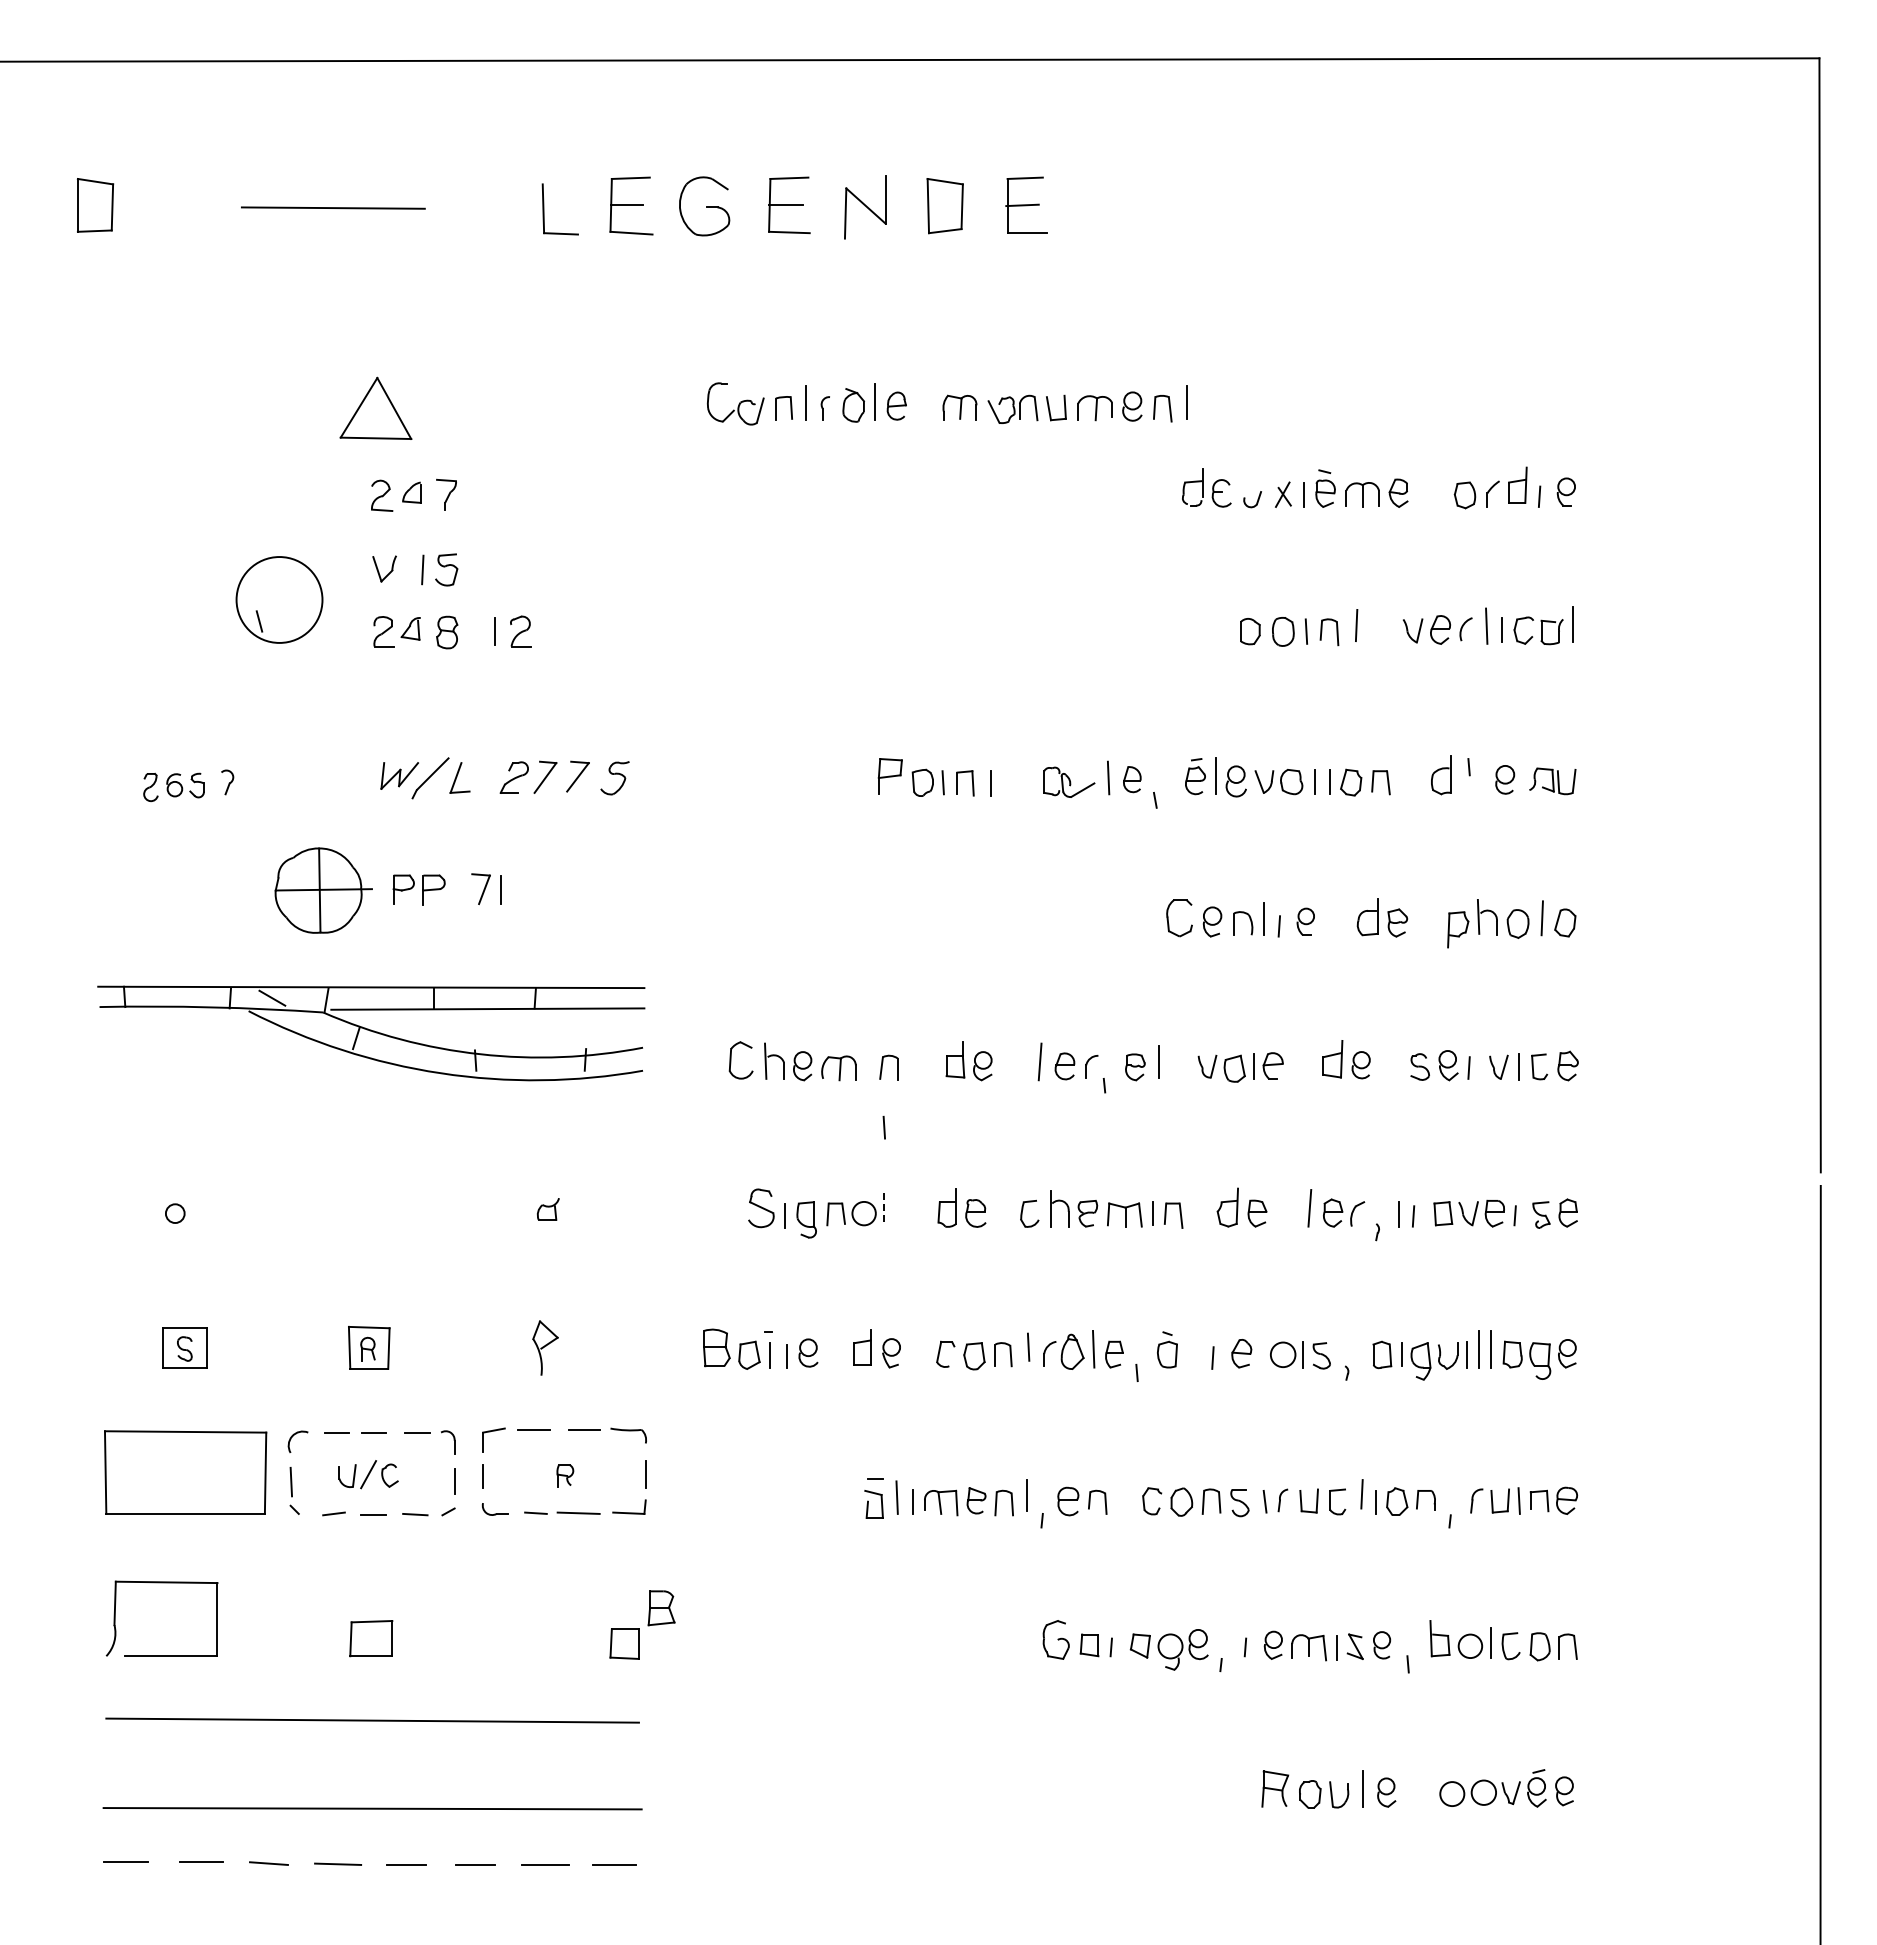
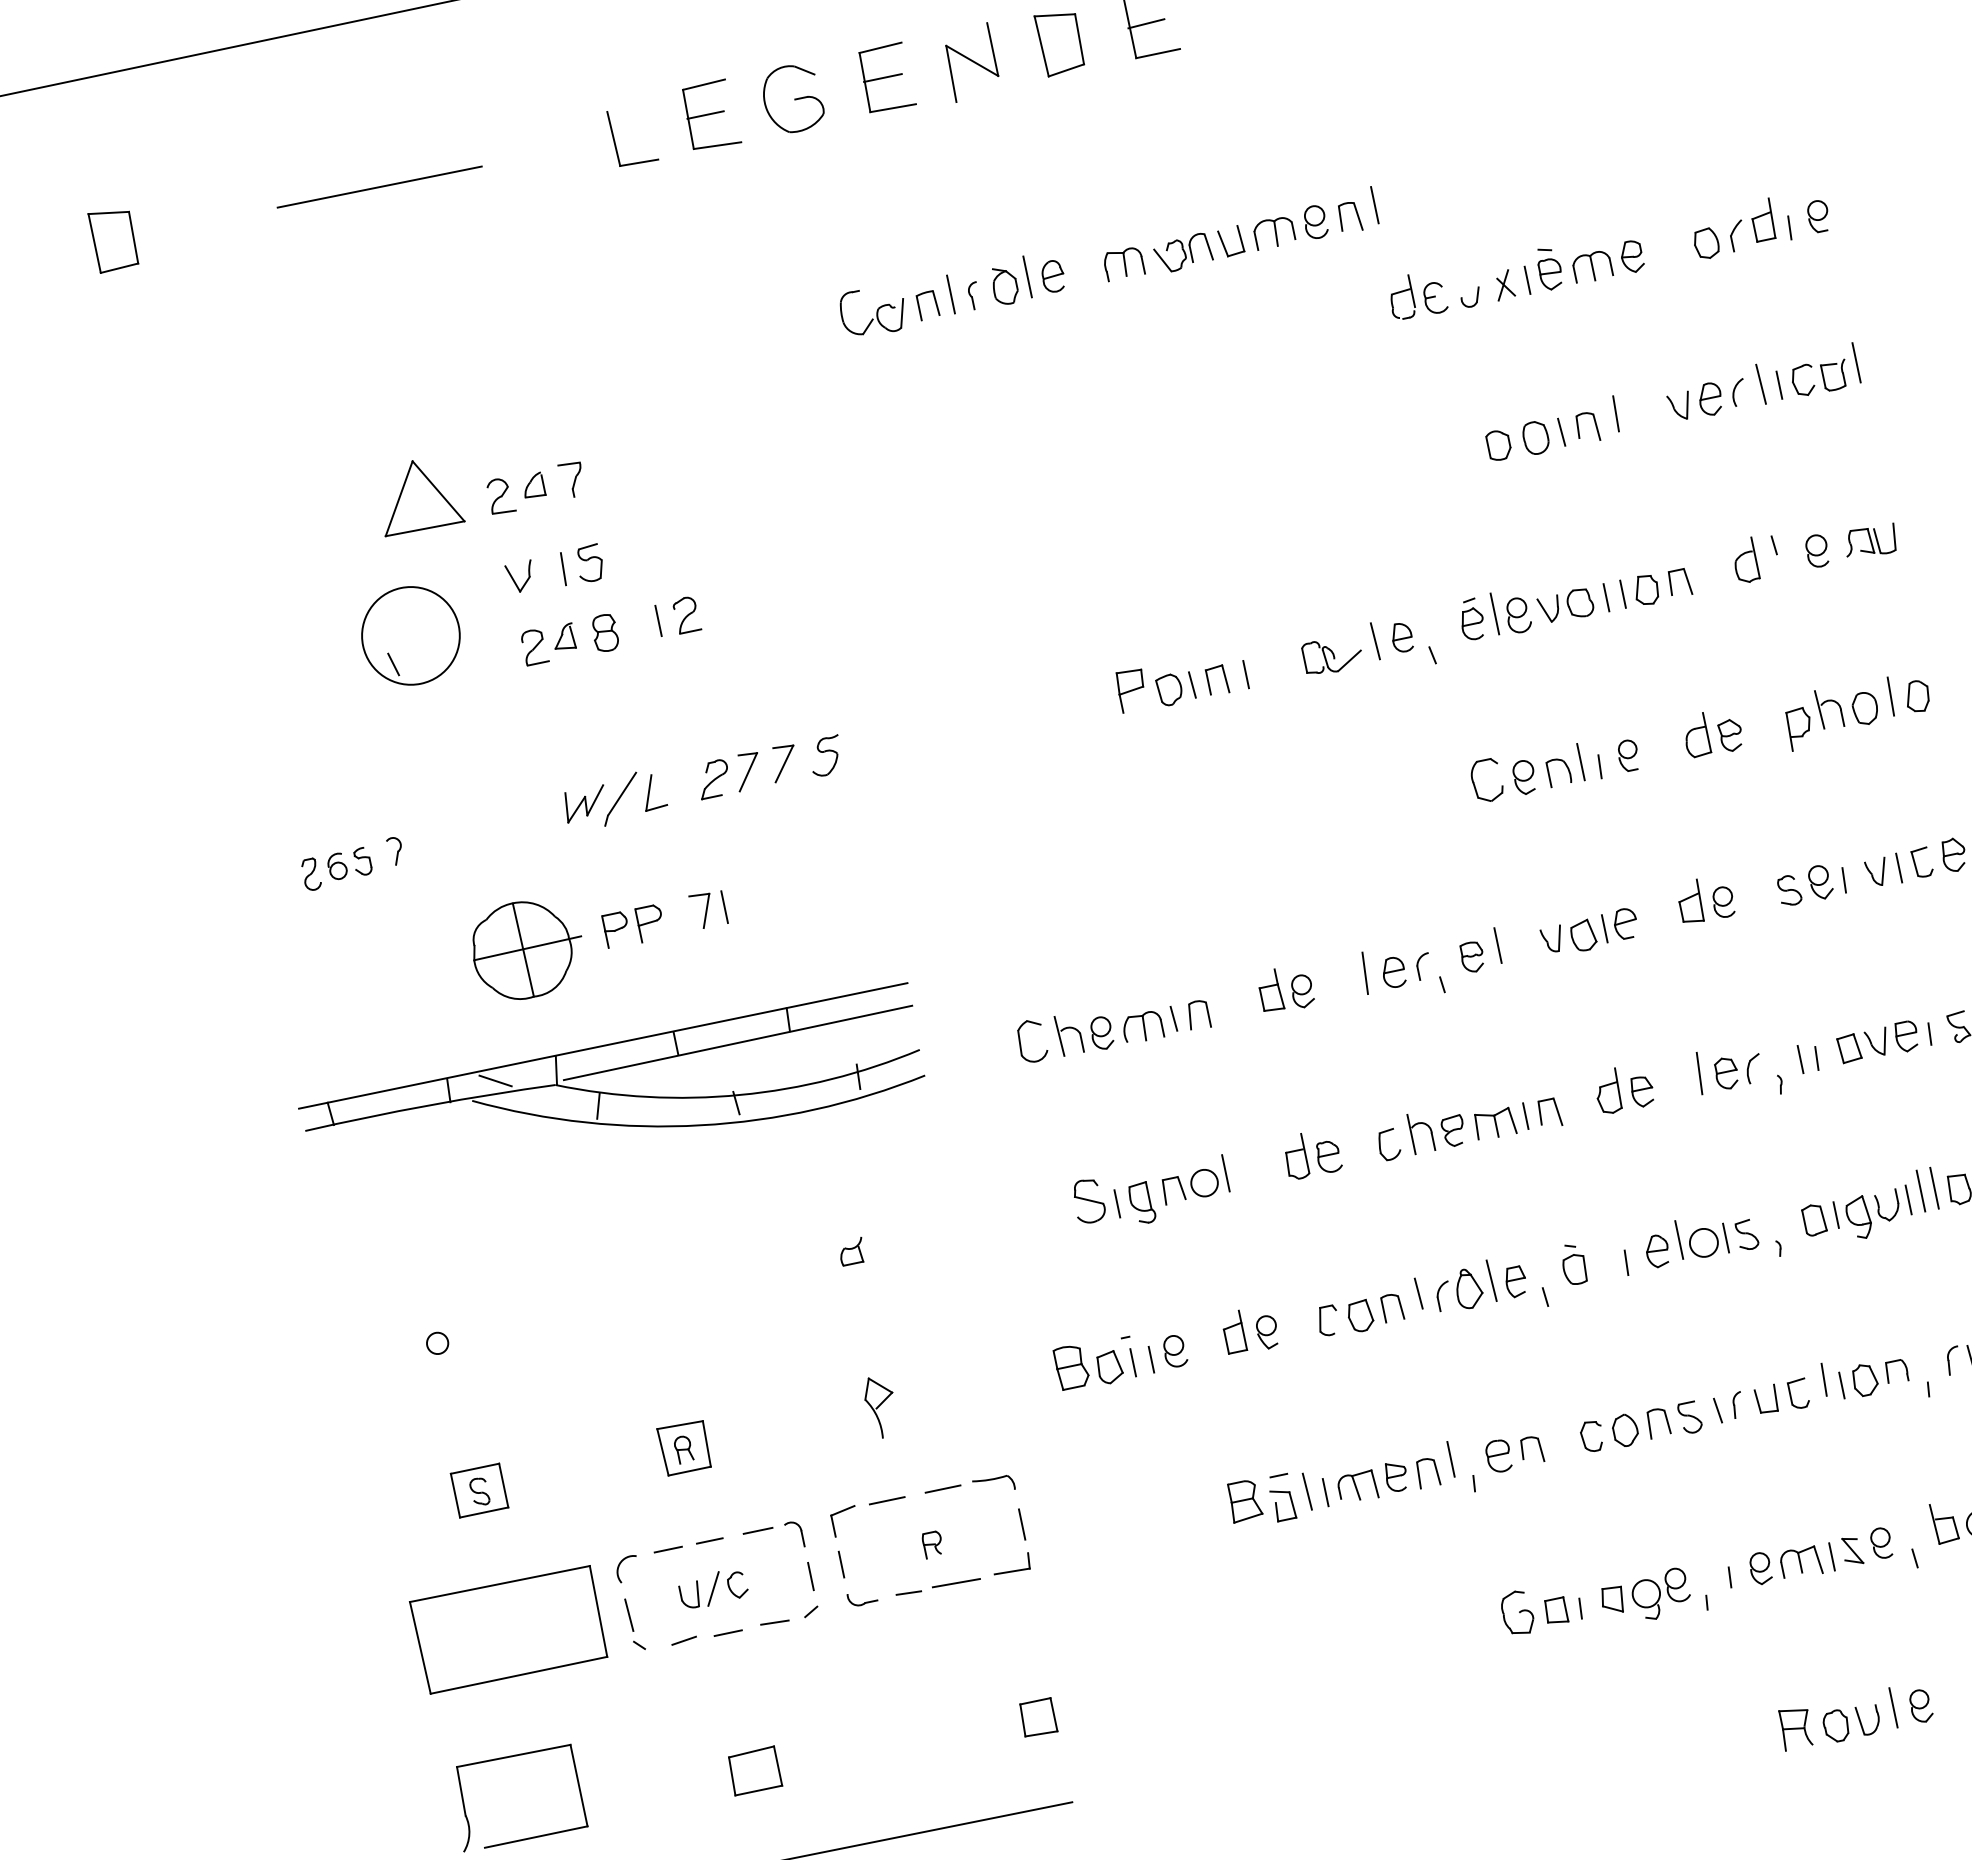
part: (375, 407) -> (417, 494), moved
line: (883, 1127) -> (1172, 1018), moved
line: (884, 1209) -> (1226, 1173), dashed -> solid
line: (1262, 1347) -> (1679, 1239), added
part: (661, 1608) -> (1244, 1501), moved

